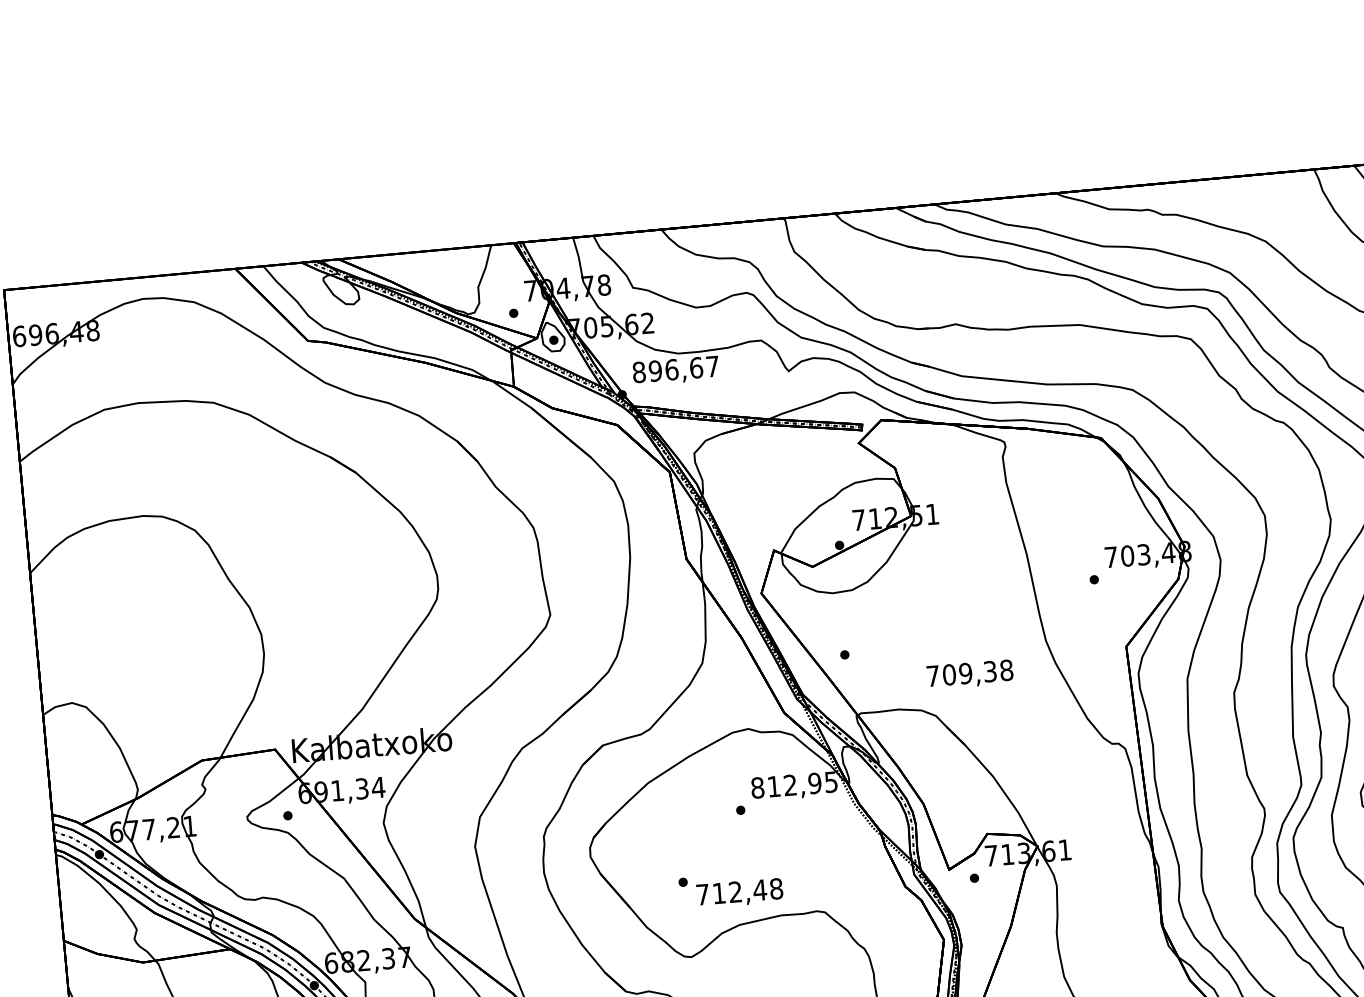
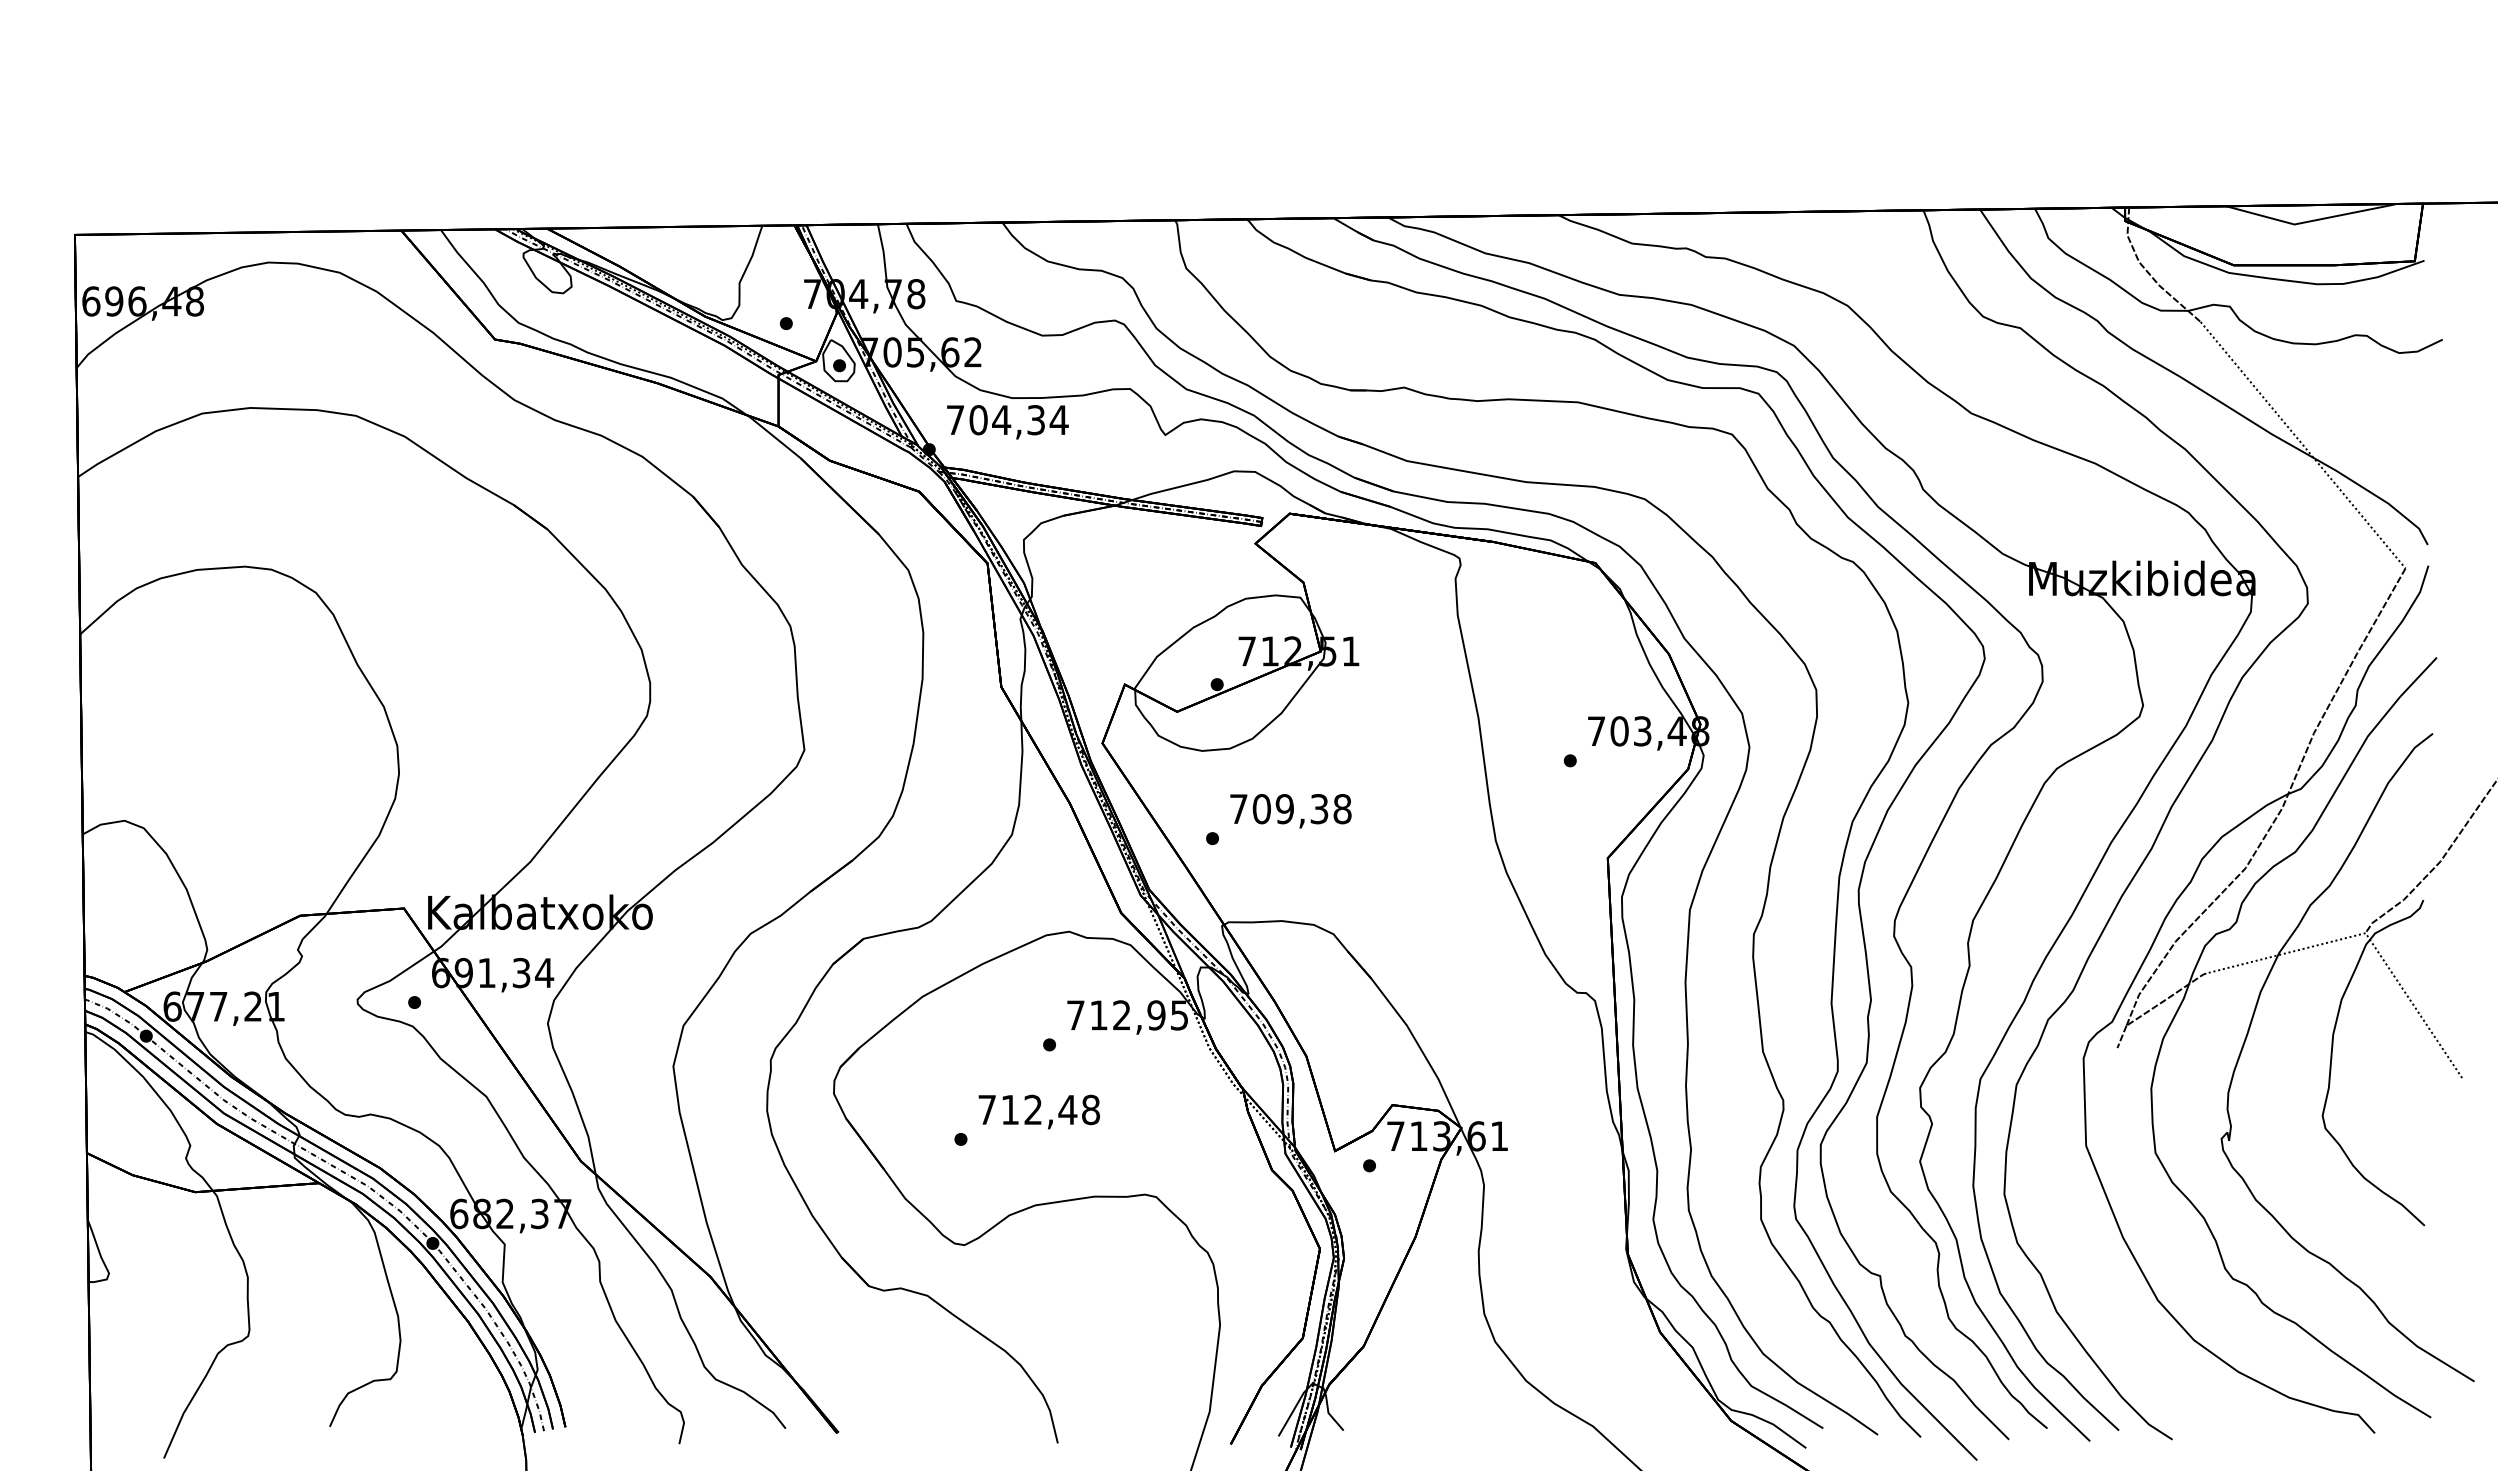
text: (676, 369) -> (1007, 420), 896,67 -> 704,34
text: (969, 674) -> (1290, 811), moved
text: (757, 788) -> (1075, 1015), 812,95 -> 712,95
text: (739, 892) -> (1038, 1111), moved

